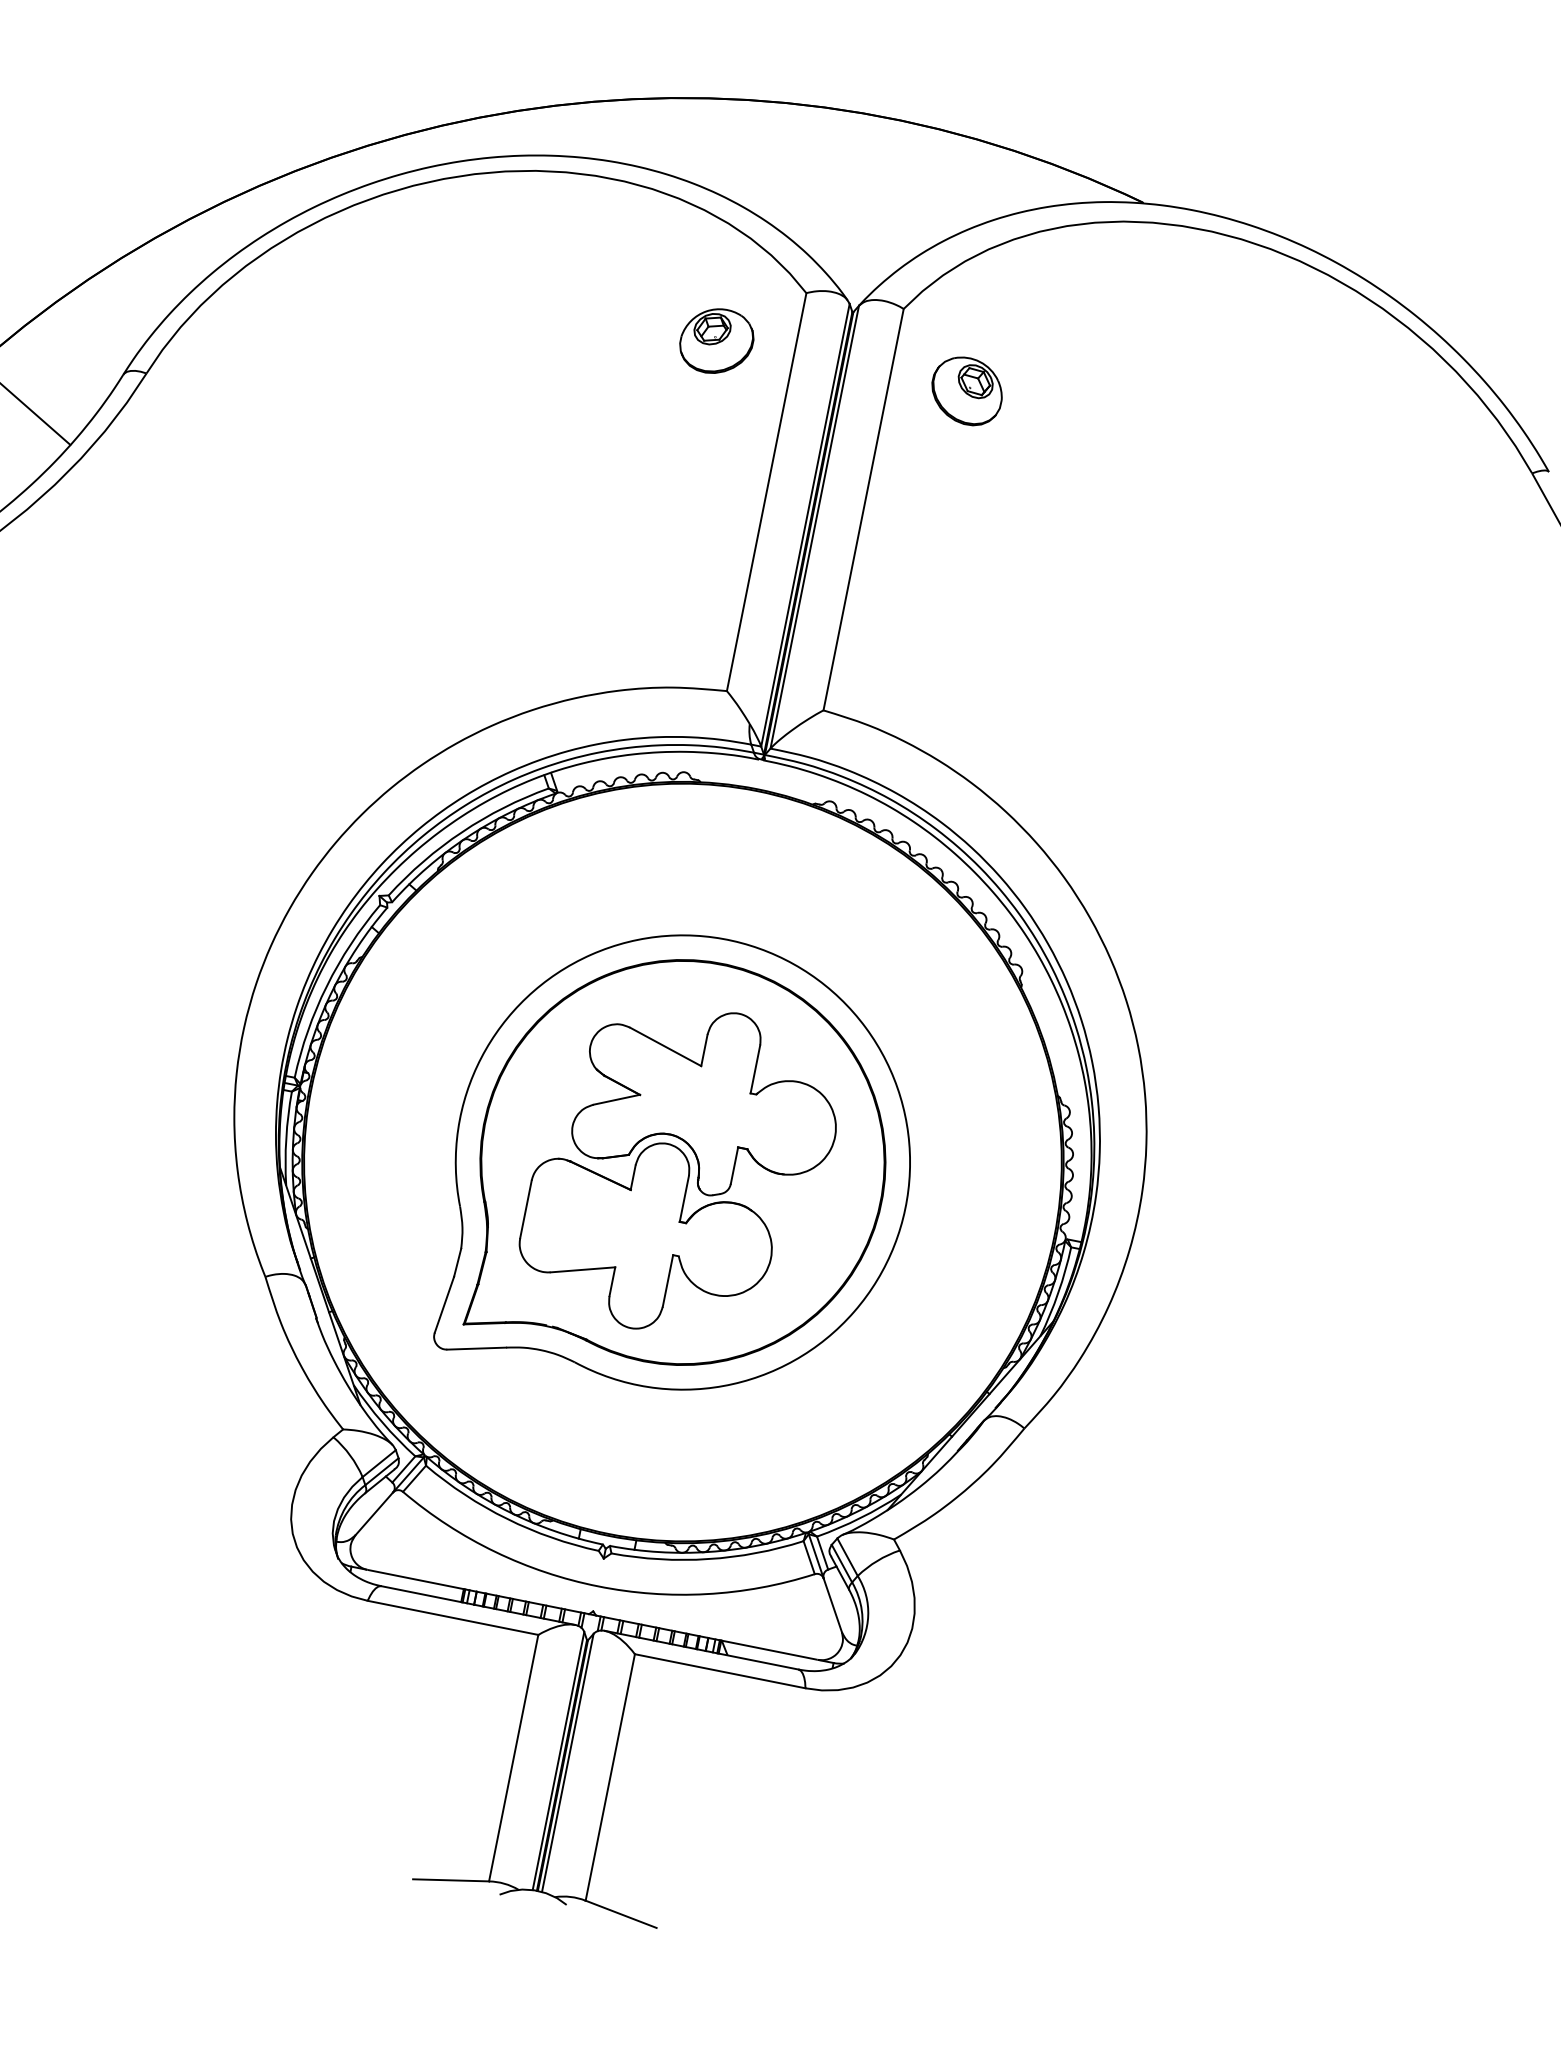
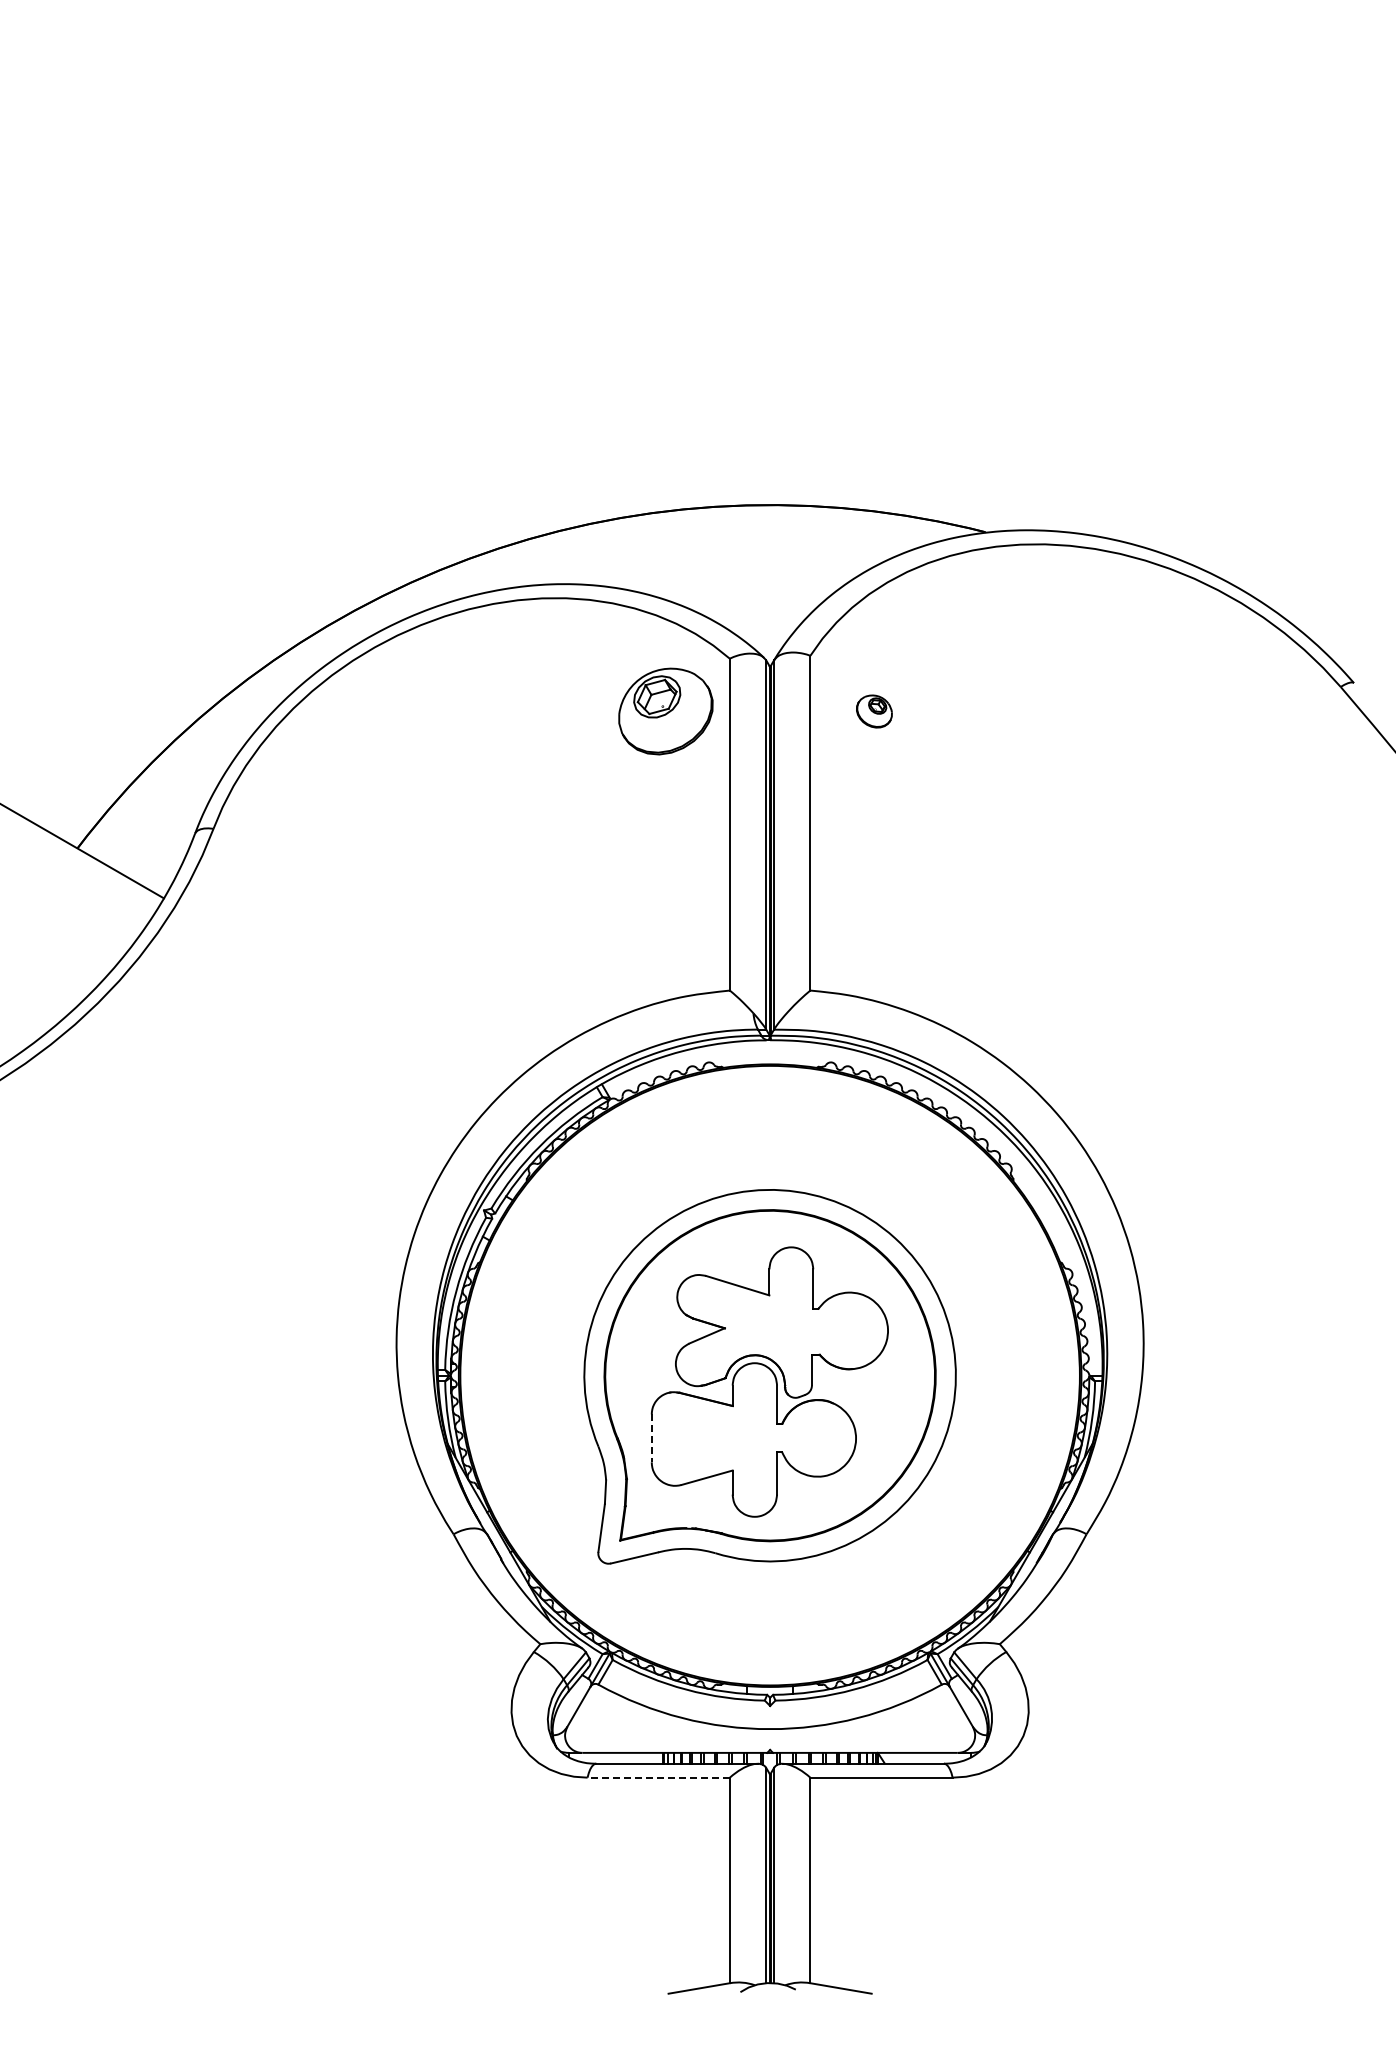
part: (716, 341) -> (665, 711), size x1.6
part: (967, 391) -> (874, 711), size x0.6
line: (525, 1209) -> (651, 1438), solid -> dashed
line: (452, 1617) -> (658, 1777), solid -> dashed

